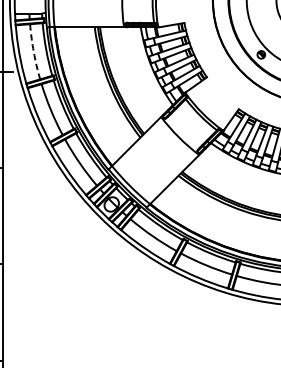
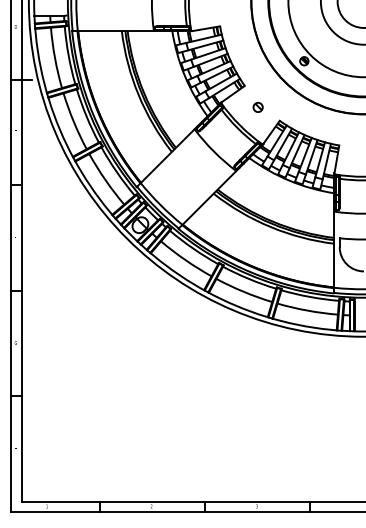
arc: (34, 52) -> (55, 58), dashed -> solid
part: (218, 97) -> (257, 107), added

